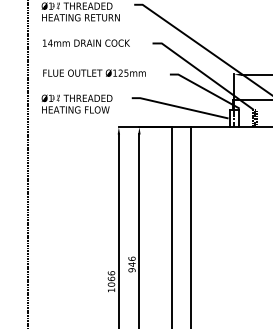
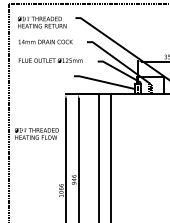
text: (76, 103) -> (36, 133), moved

